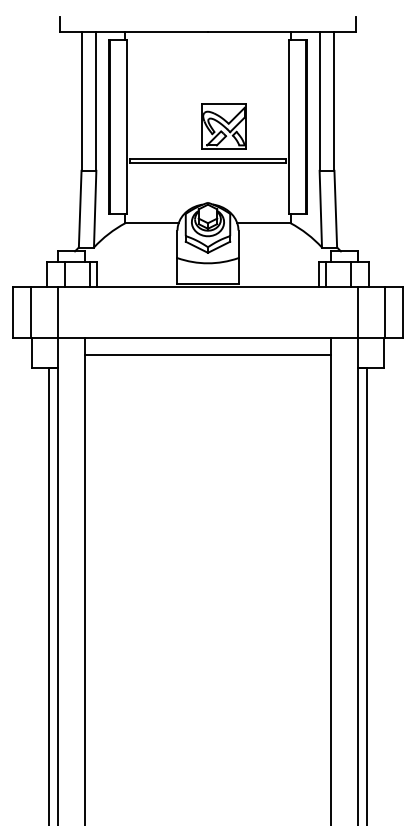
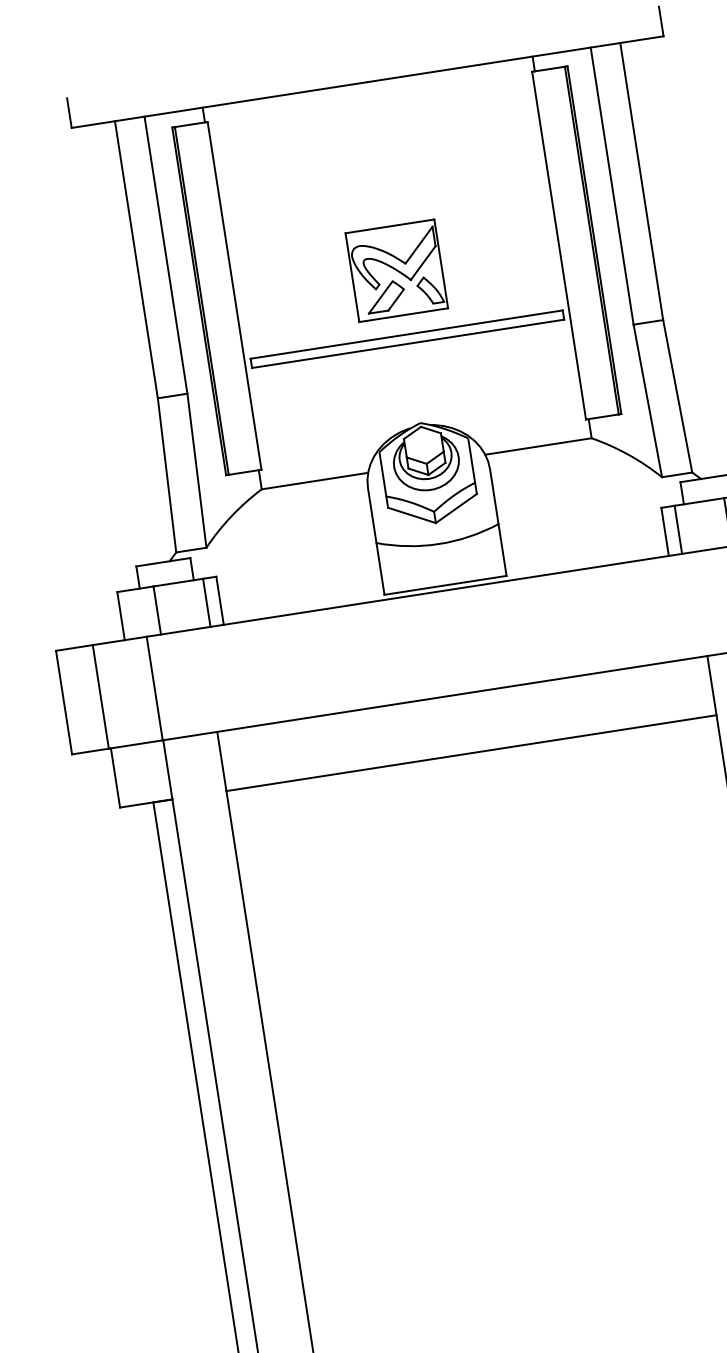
part: (223, 126) -> (395, 270), moved
line: (207, 355) -> (470, 754), moved

